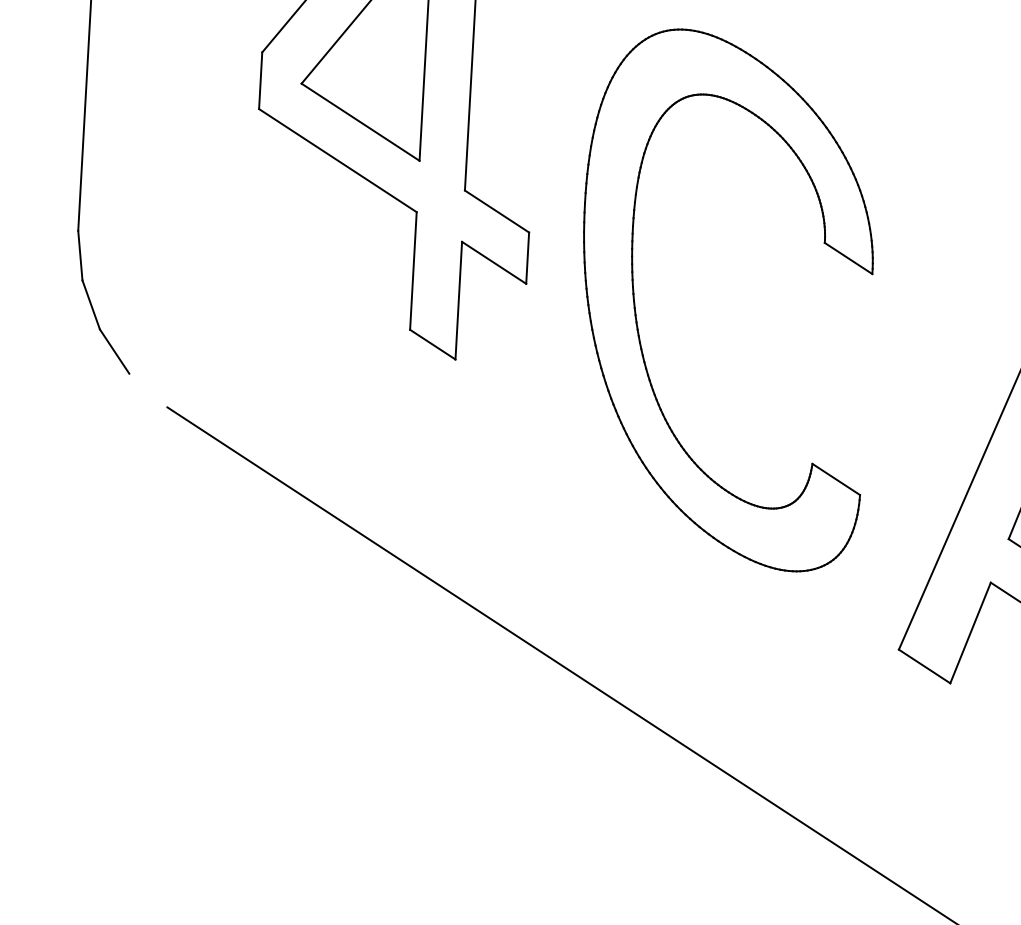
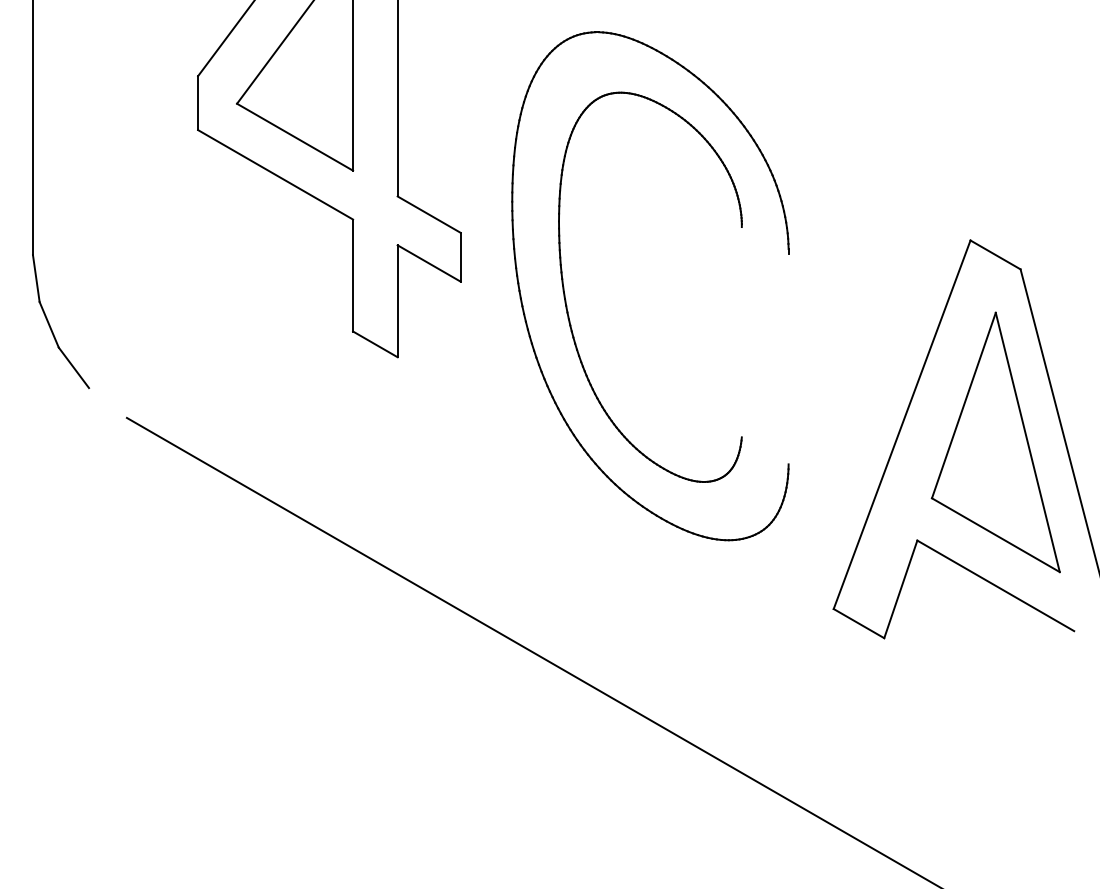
line: (847, 258) -> (764, 240), removed
line: (835, 479) -> (764, 450), removed

